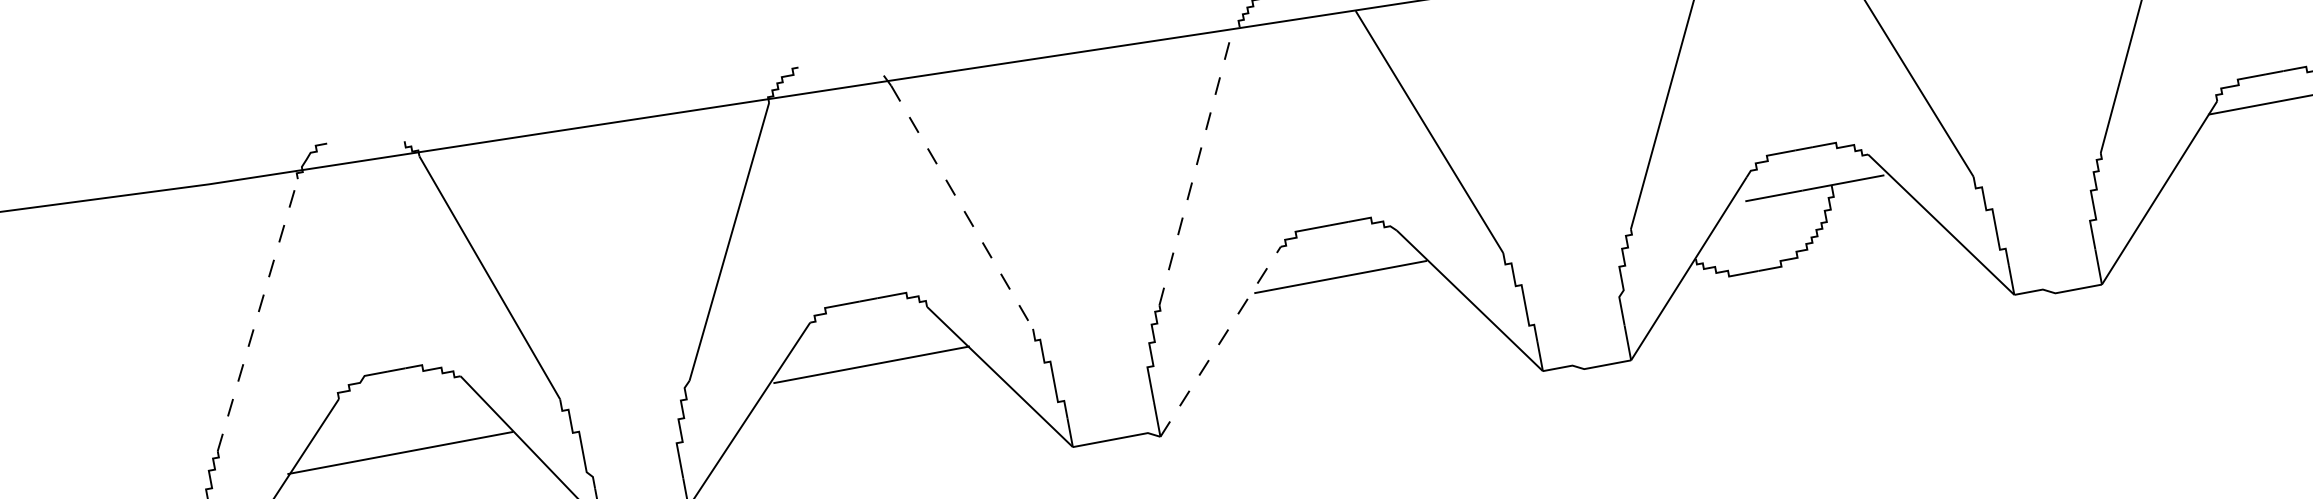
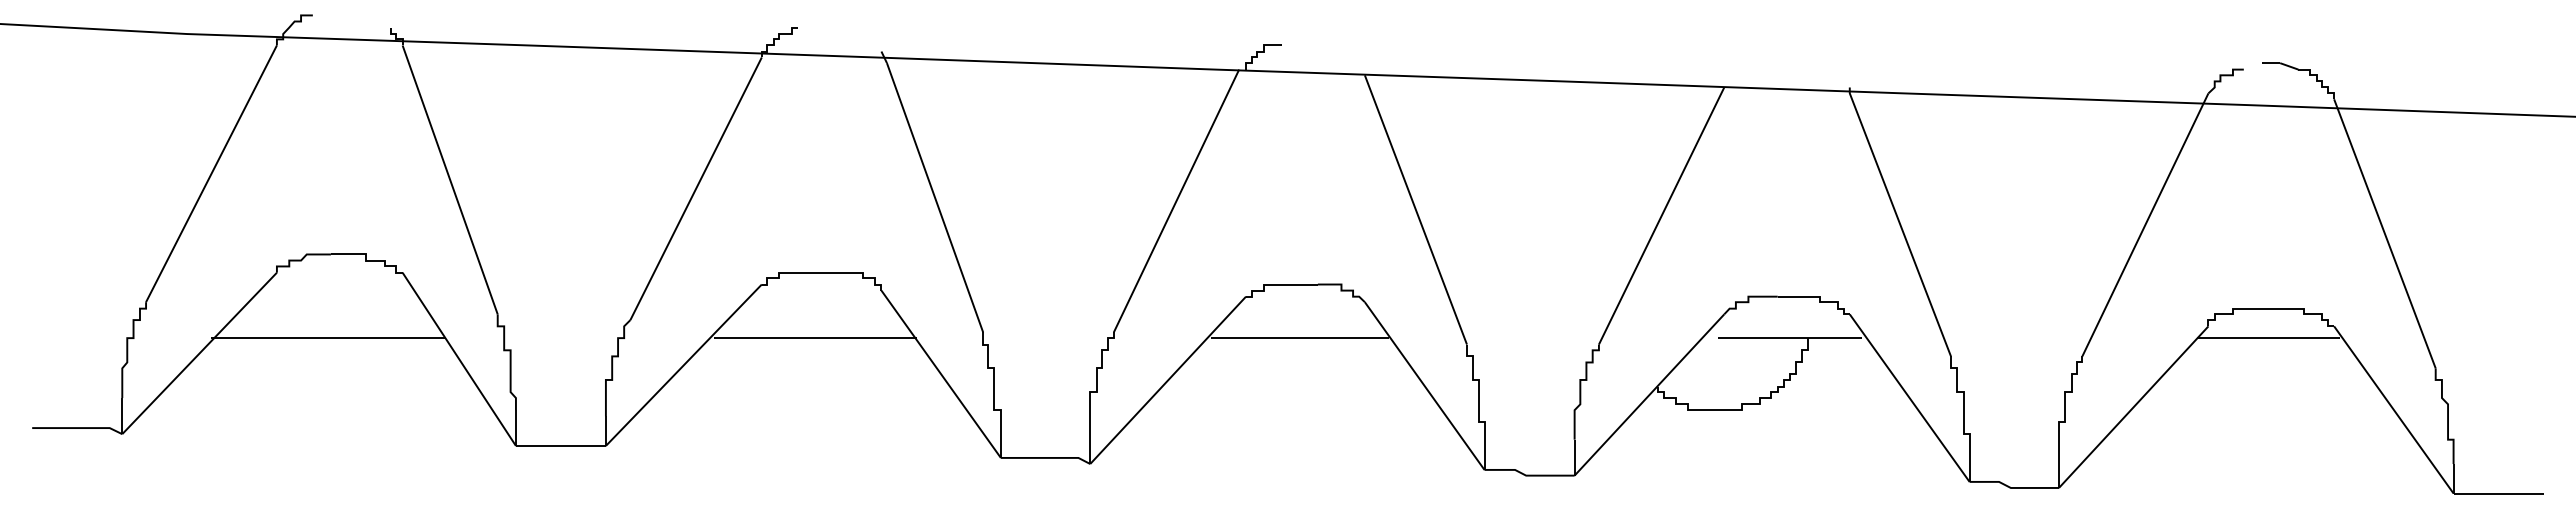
line: (1196, 167) -> (1176, 201), dashed -> solid
line: (962, 207) -> (935, 197), dashed -> solid
line: (257, 314) -> (211, 173), dashed -> solid
line: (1220, 340) -> (1168, 379), dashed -> solid

